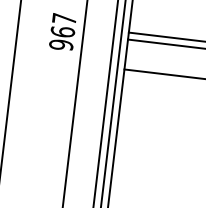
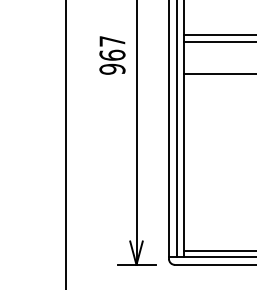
text: (62, 32) -> (112, 55), moved

